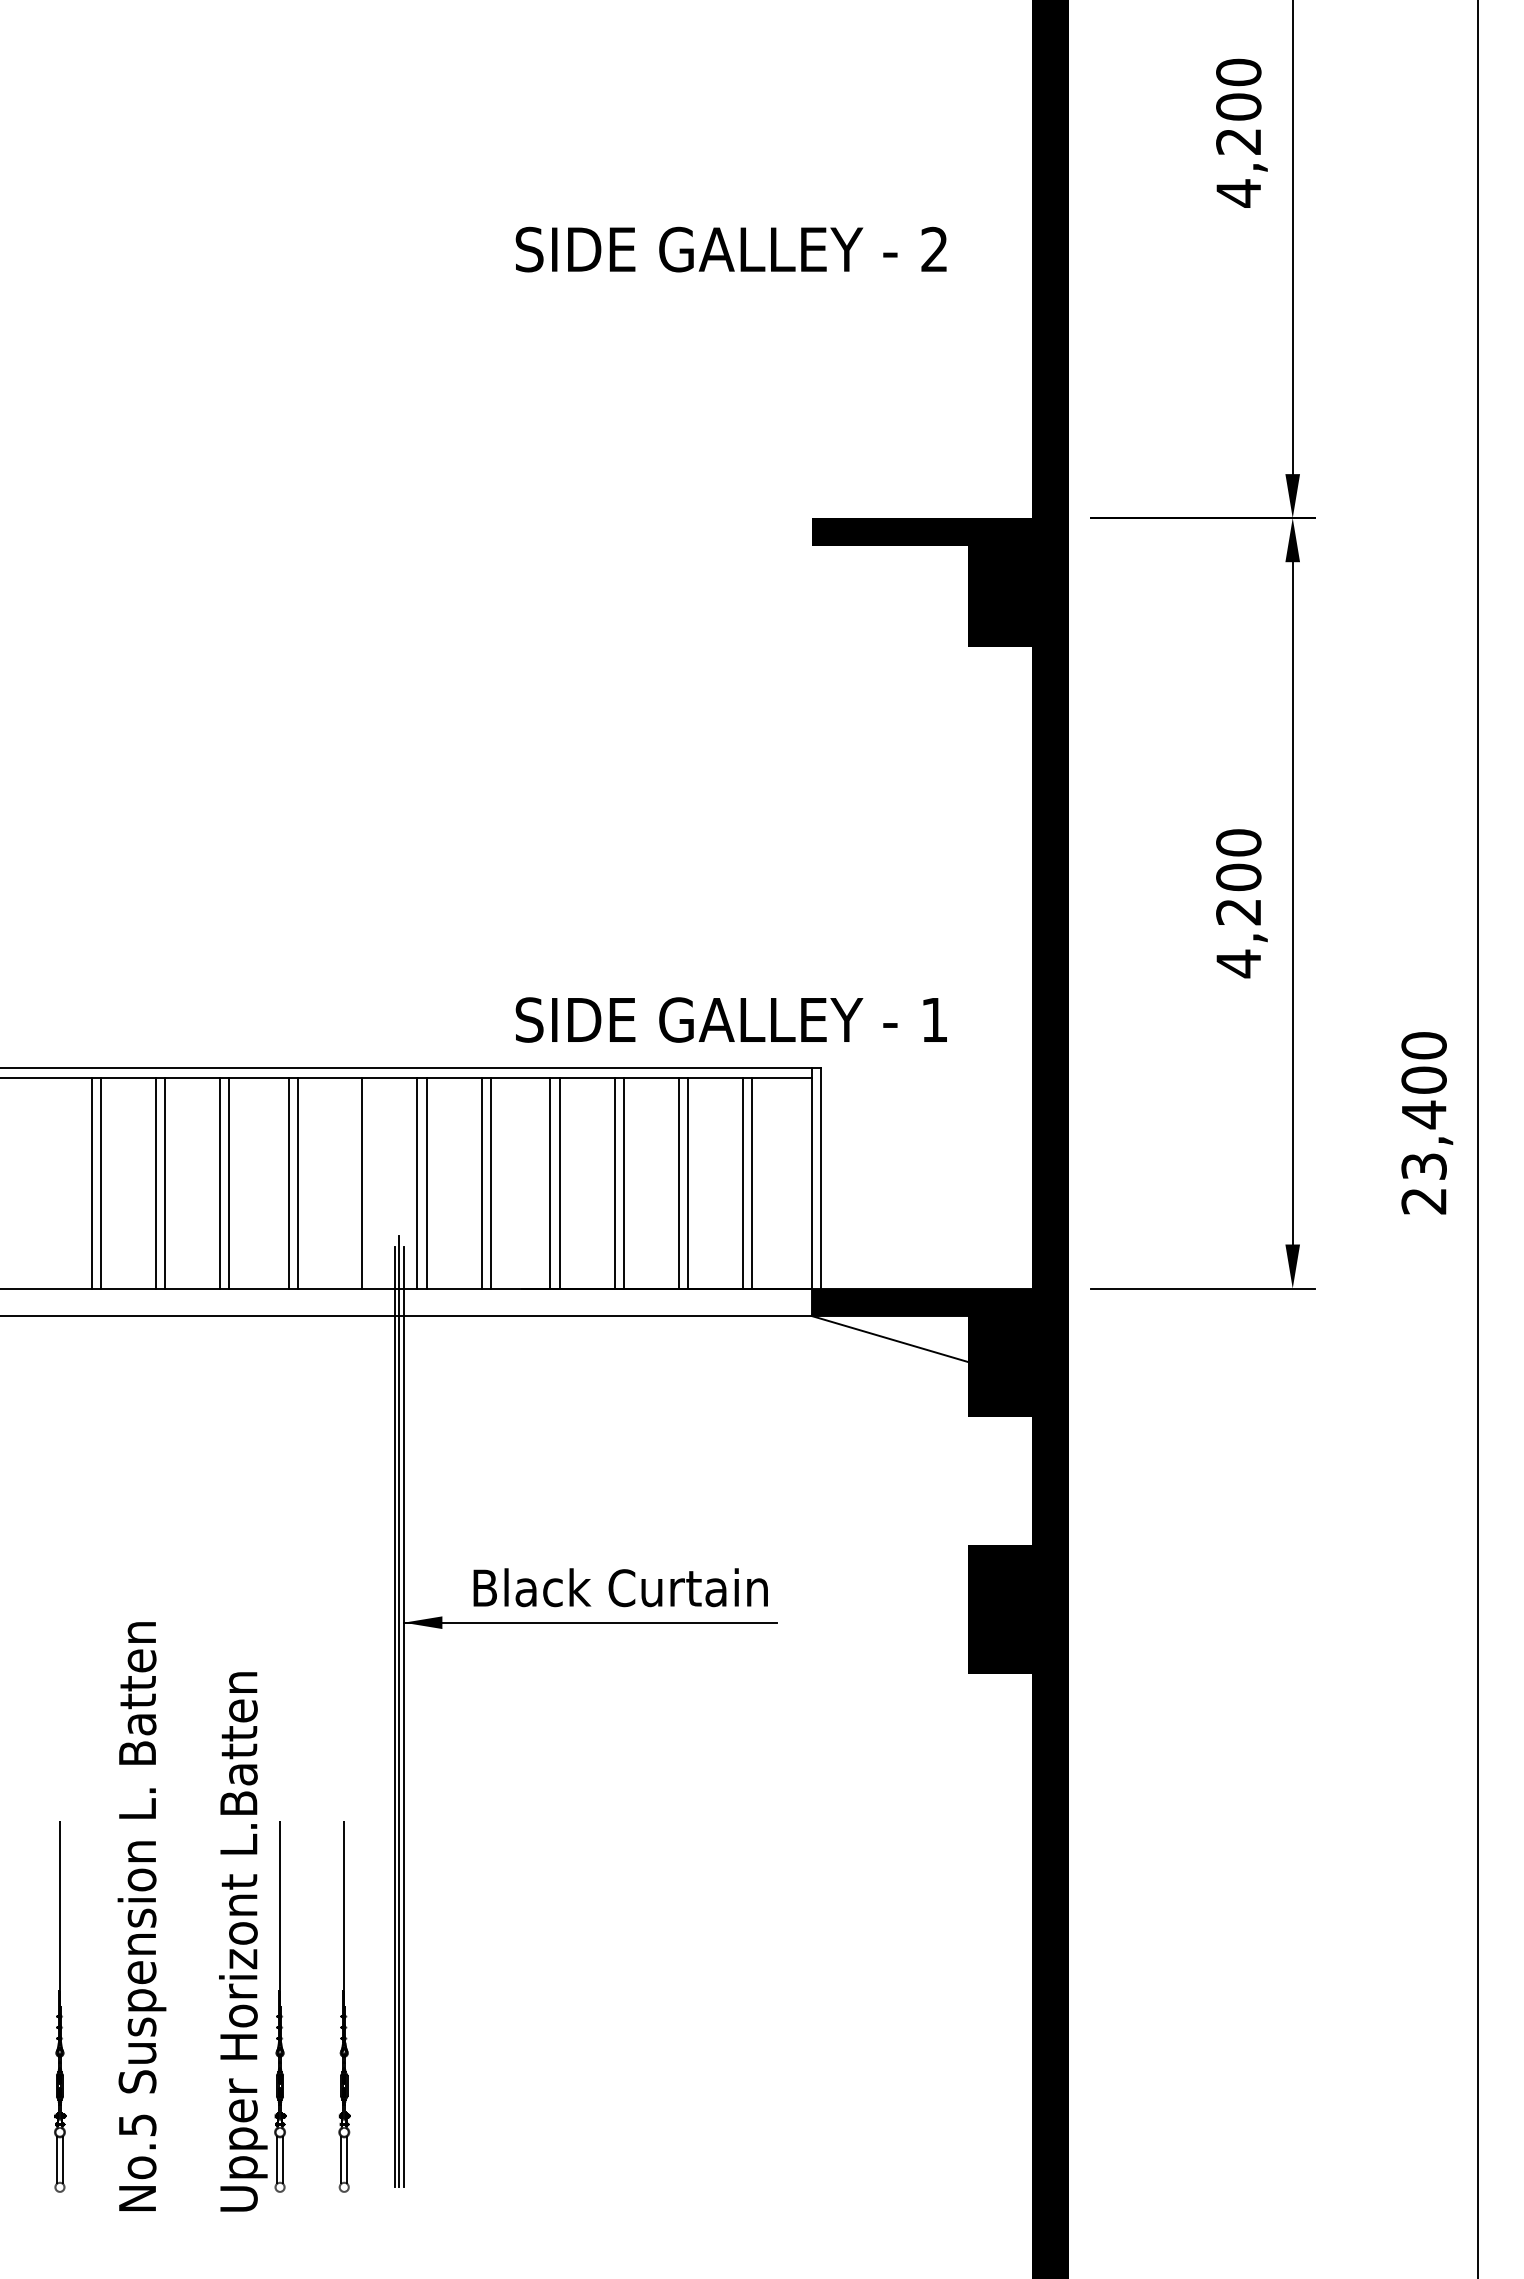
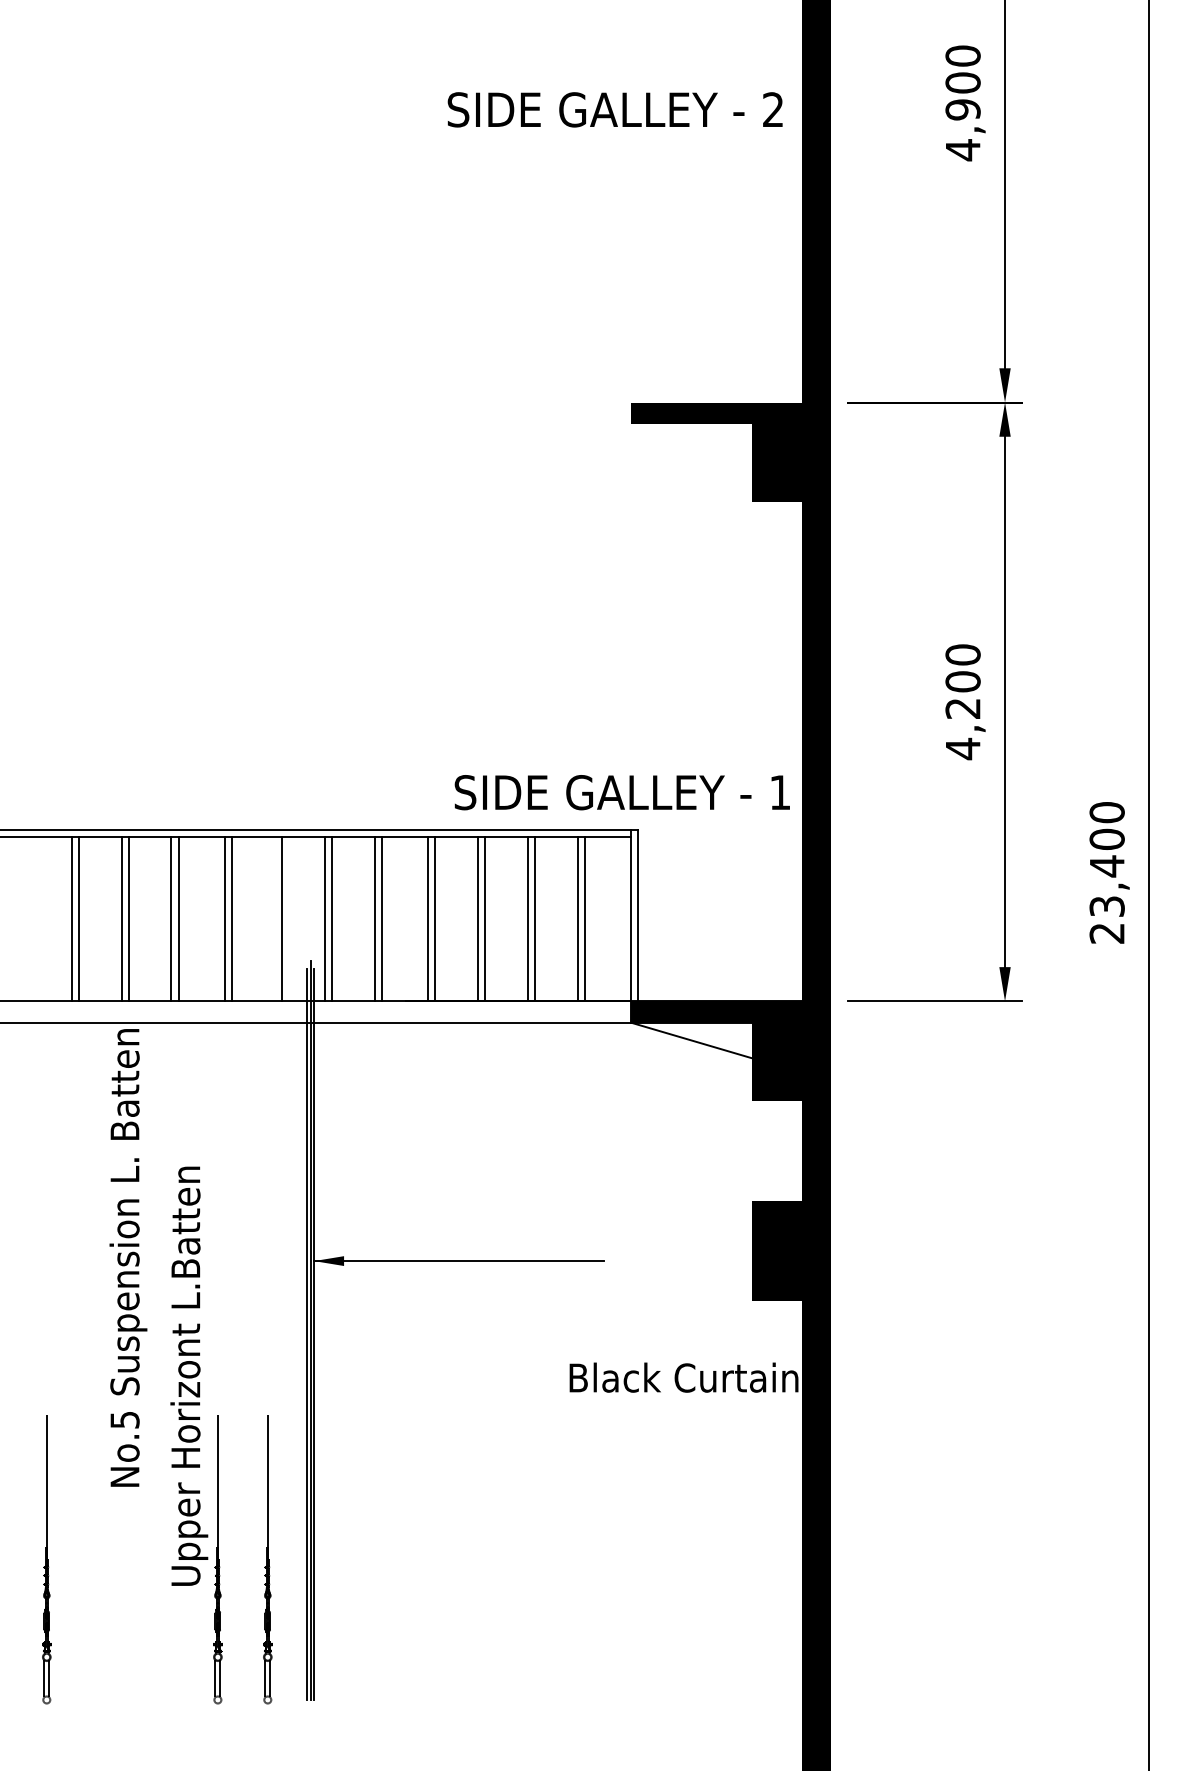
text: (1238, 141) -> (962, 109), 4,200 -> 4,900
text: (730, 249) -> (614, 109), moved
text: (730, 1019) -> (621, 792), moved
text: (620, 1587) -> (683, 1377), moved
text: (141, 1916) -> (128, 1257), moved
text: (243, 1941) -> (189, 1375), moved

